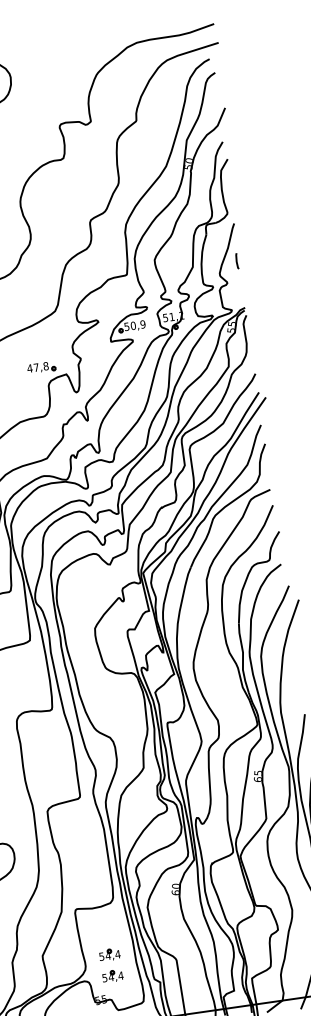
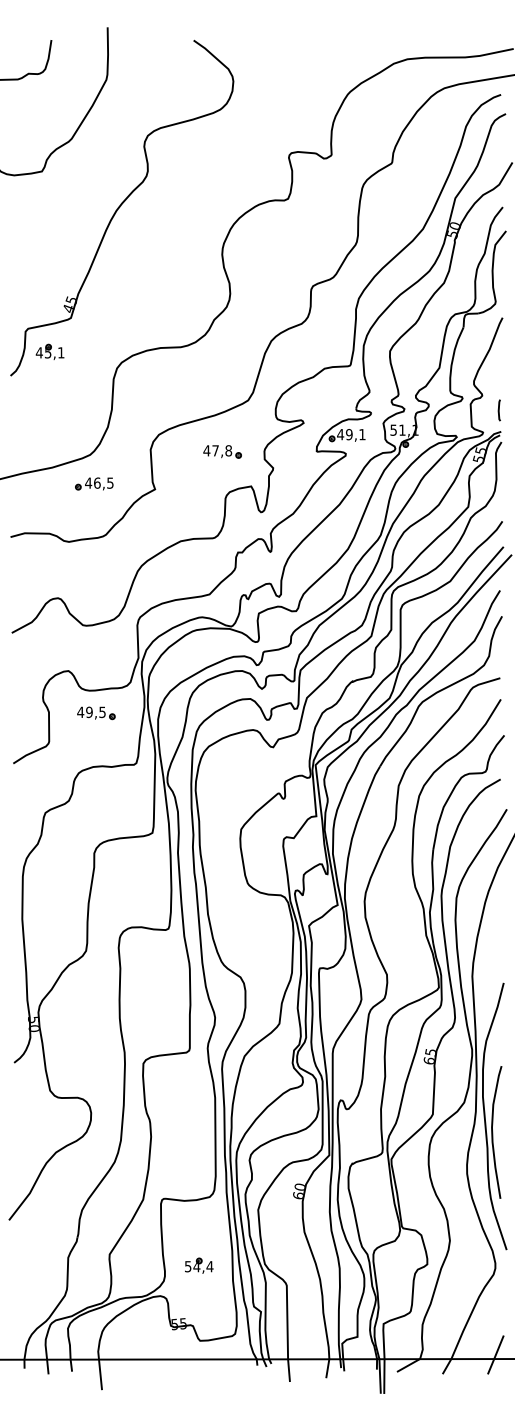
line: (236, 261) -> (498, 410), moved
text: (134, 325) -> (351, 434), 50,9 -> 49,1
part: (41, 367) -> (222, 451), moved
part: (113, 976) -> (199, 1294), removed

